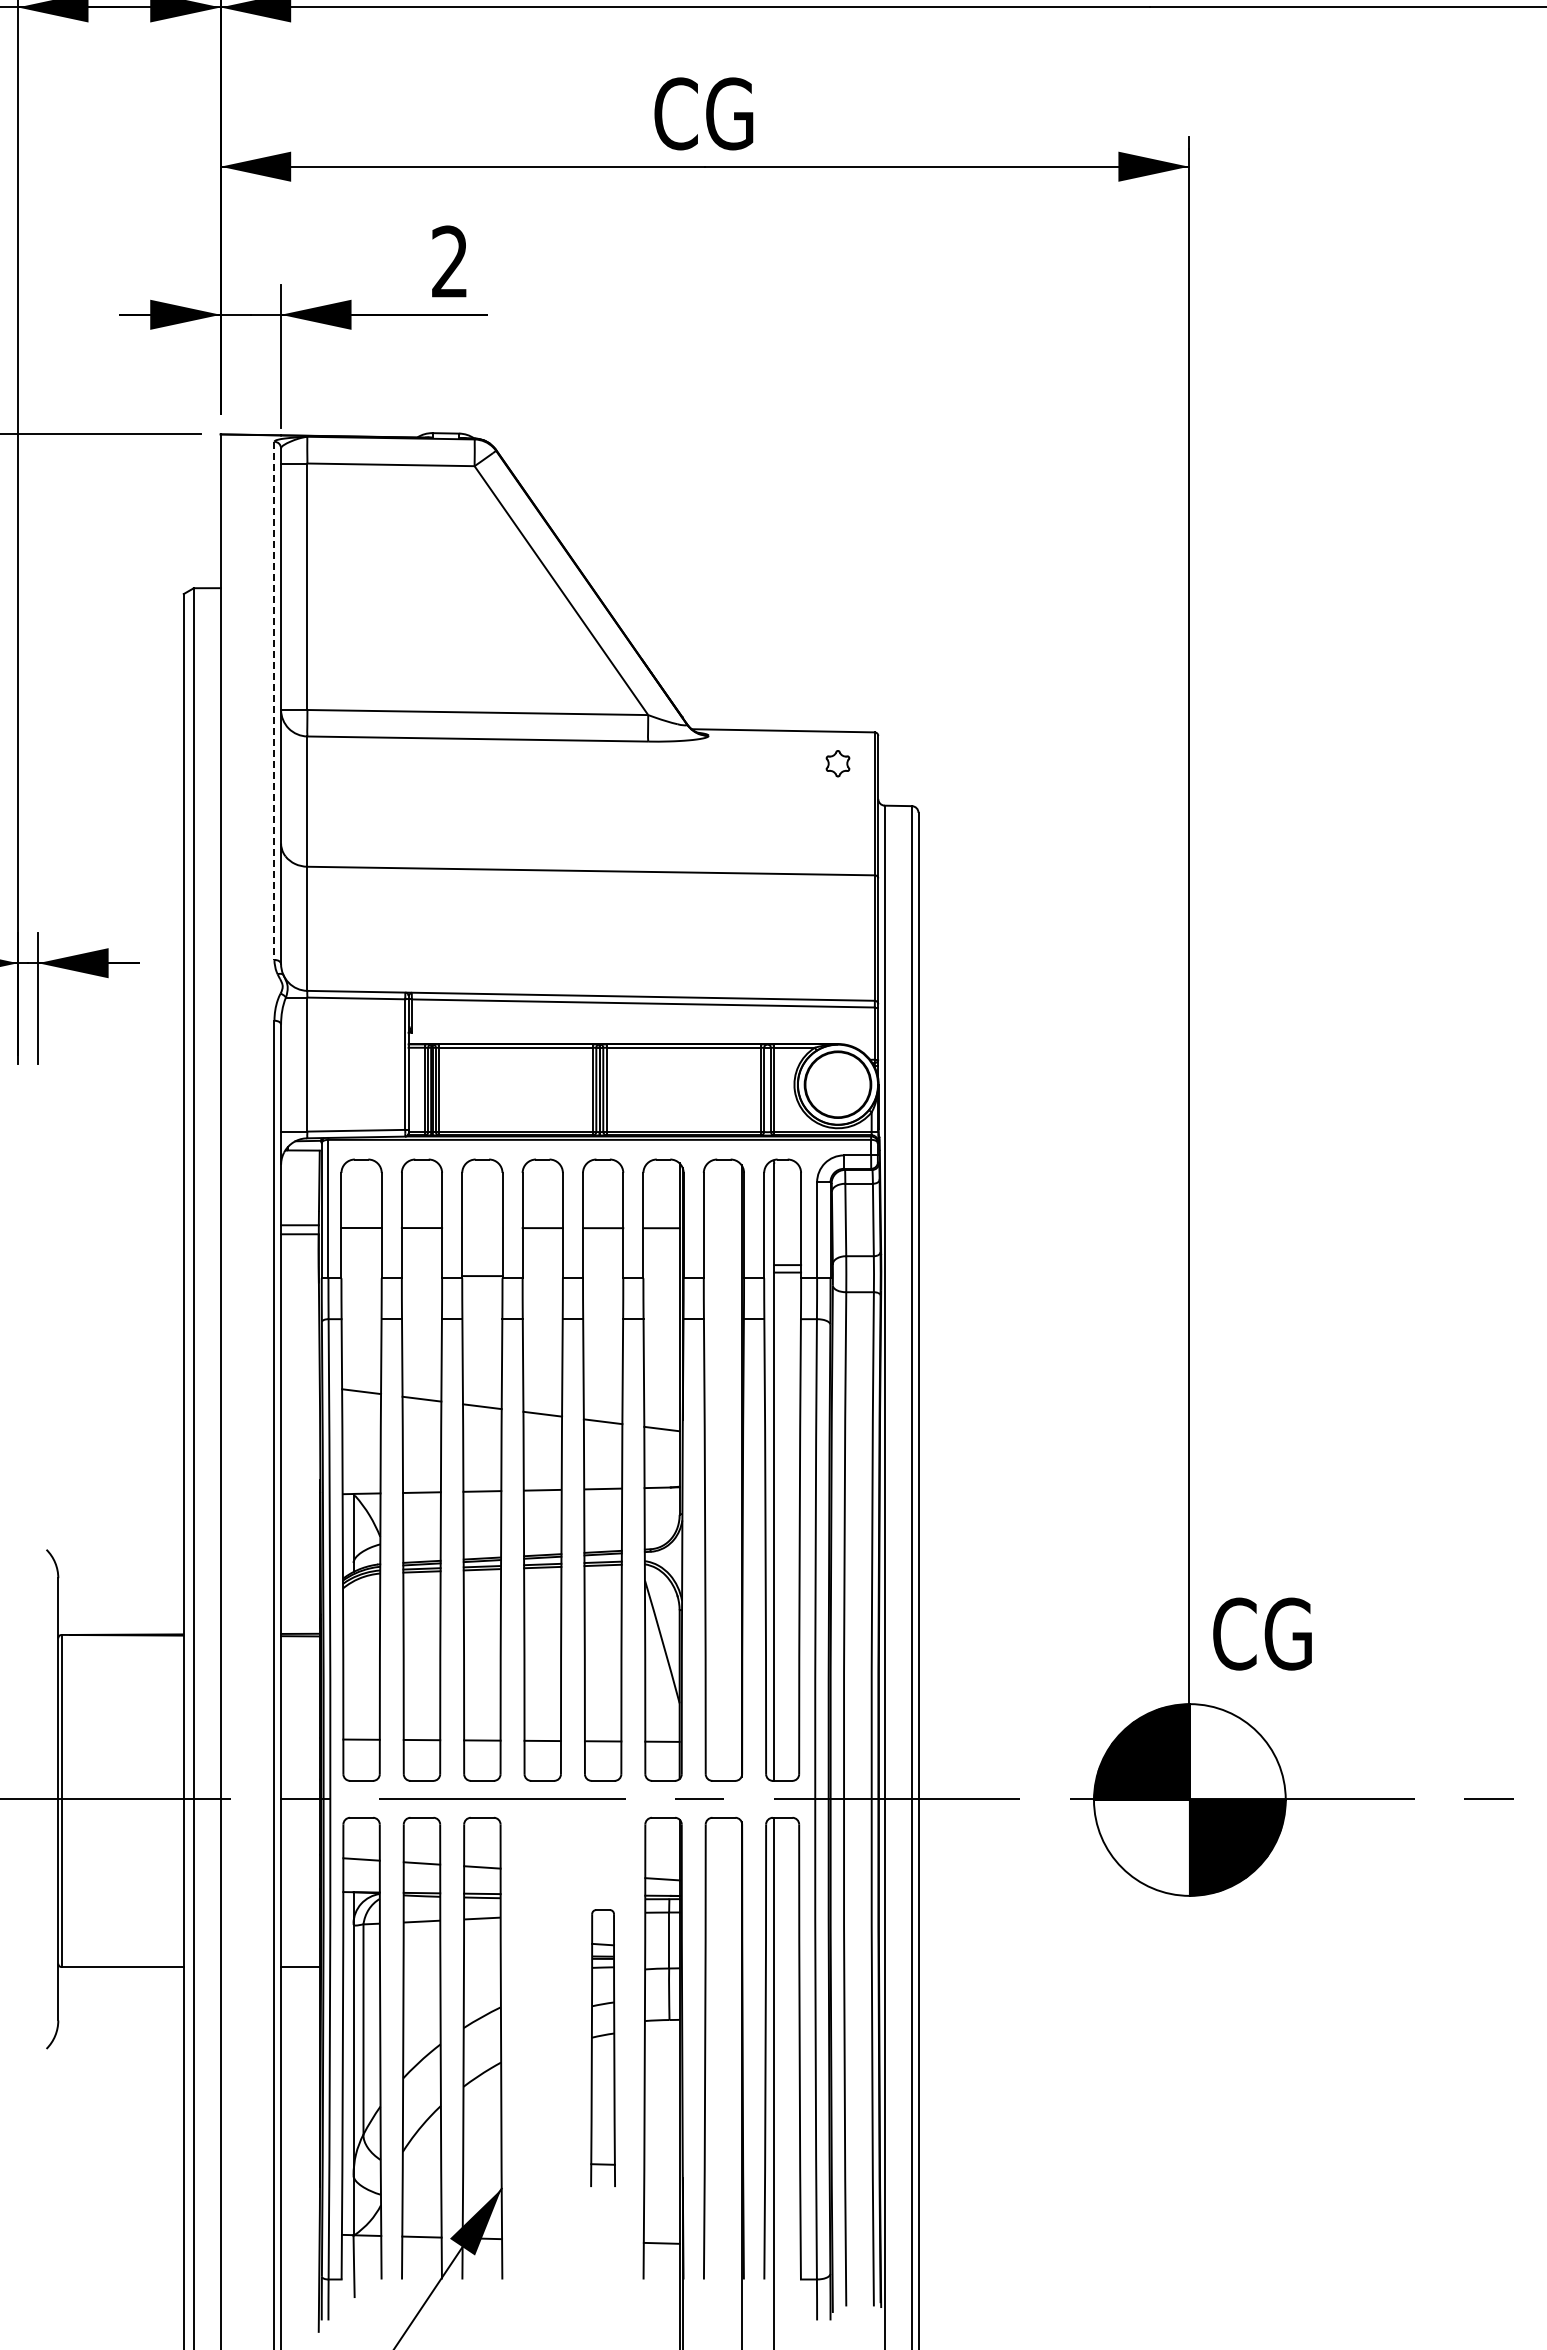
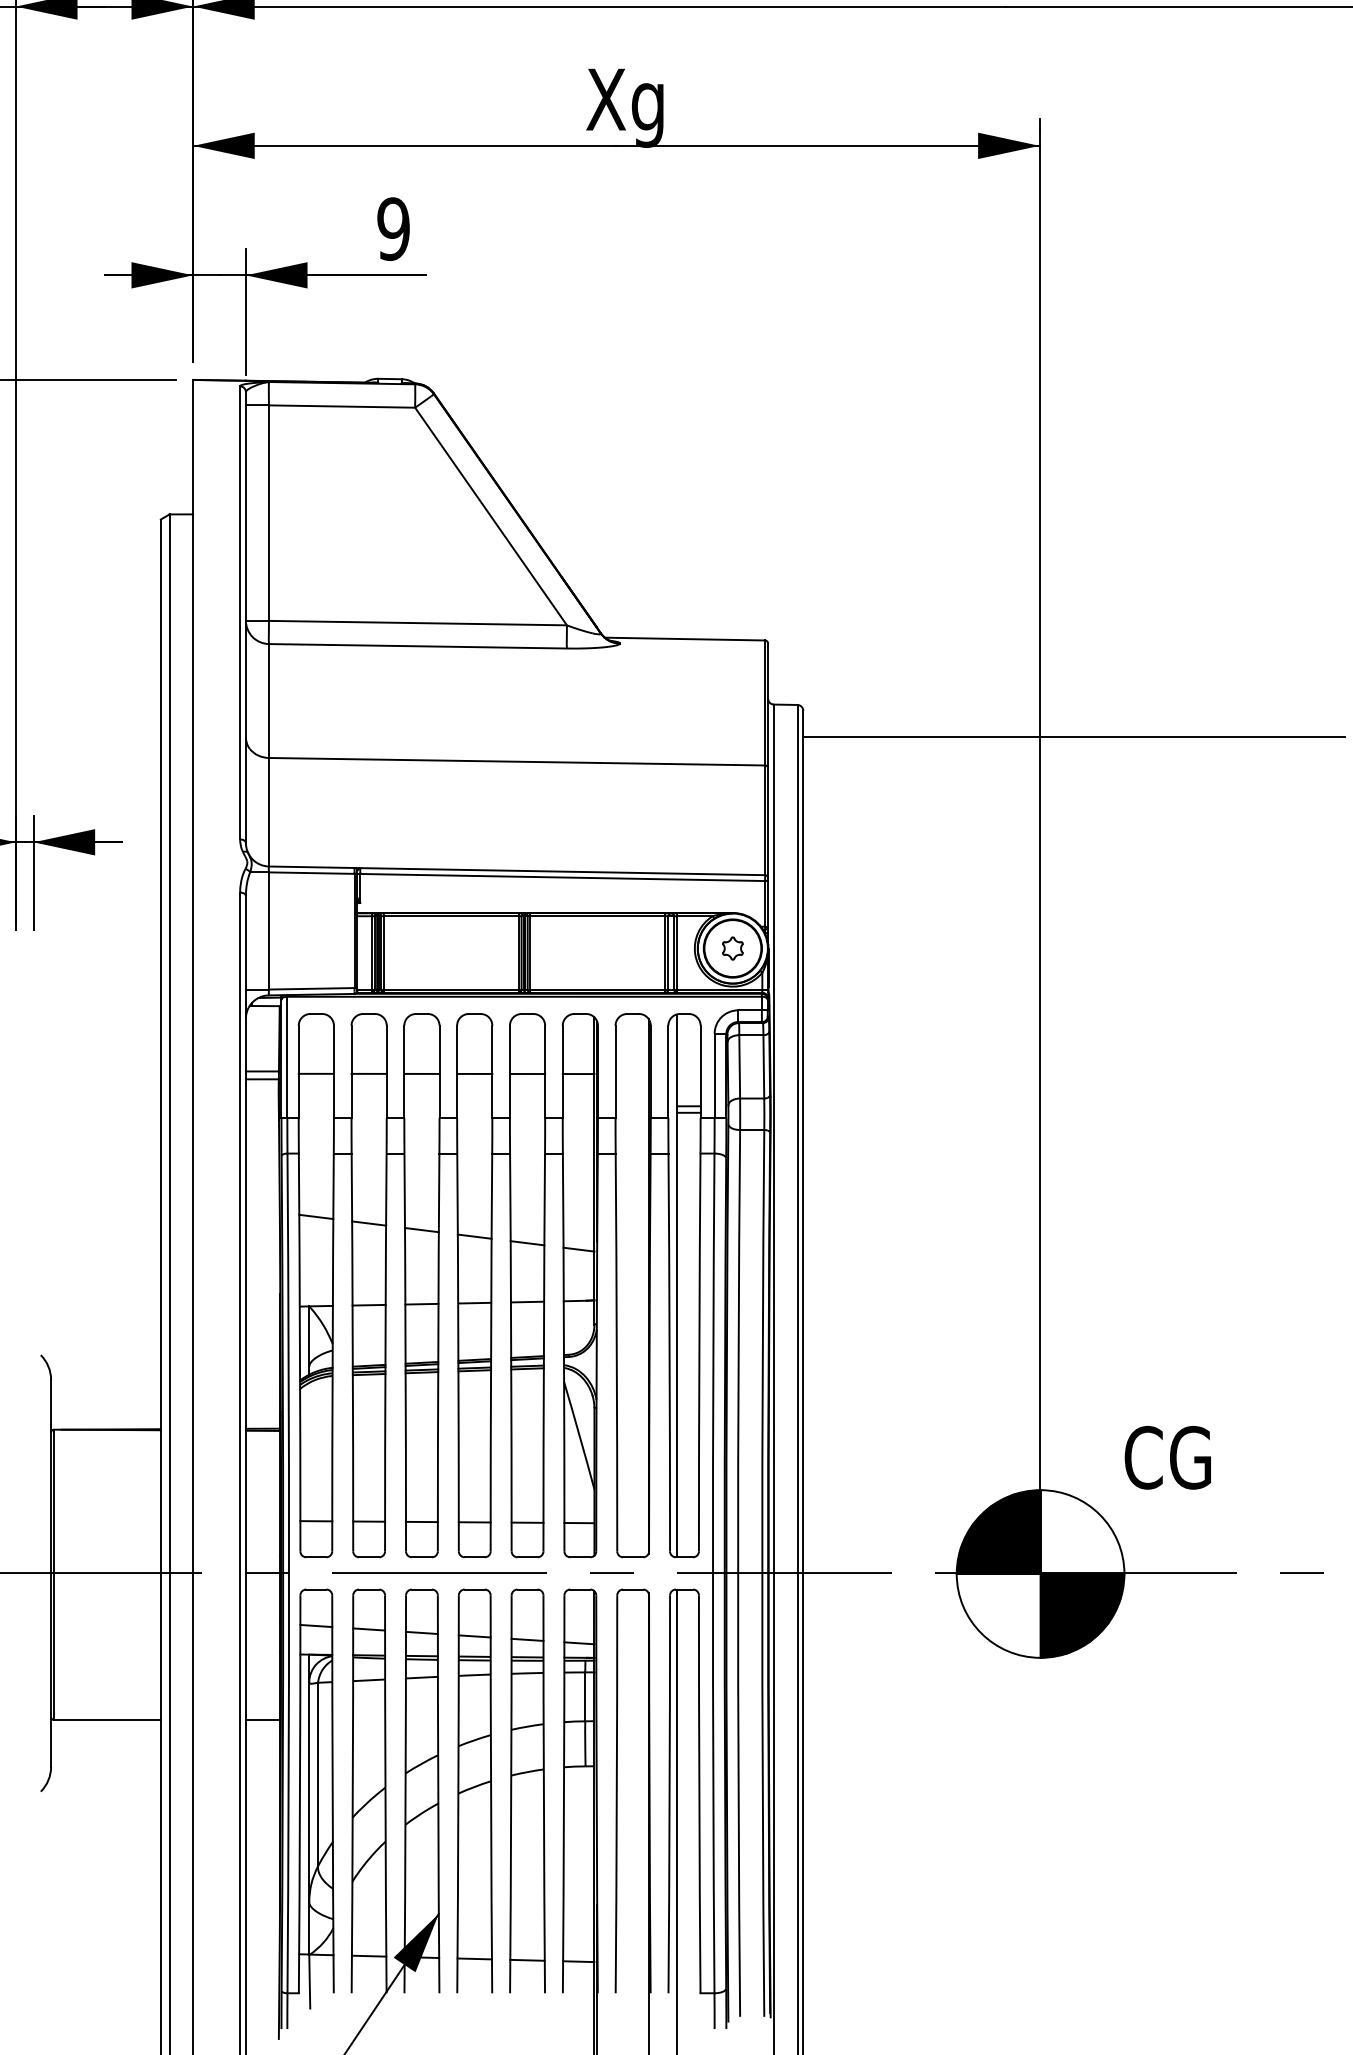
text: (706, 123) -> (617, 108), CG -> Xg
text: (449, 261) -> (393, 228), 2 -> 9
line: (274, 701) -> (240, 613), dashed -> solid
part: (837, 763) -> (732, 948), moved
line: (1227, 843) -> (1073, 737), added
line: (482, 1276) -> (422, 1074), moved
text: (1262, 1633) -> (1167, 1457), moved
part: (542, 2048) -> (474, 1791), added
part: (602, 2048) -> (526, 1791), size x1.67

